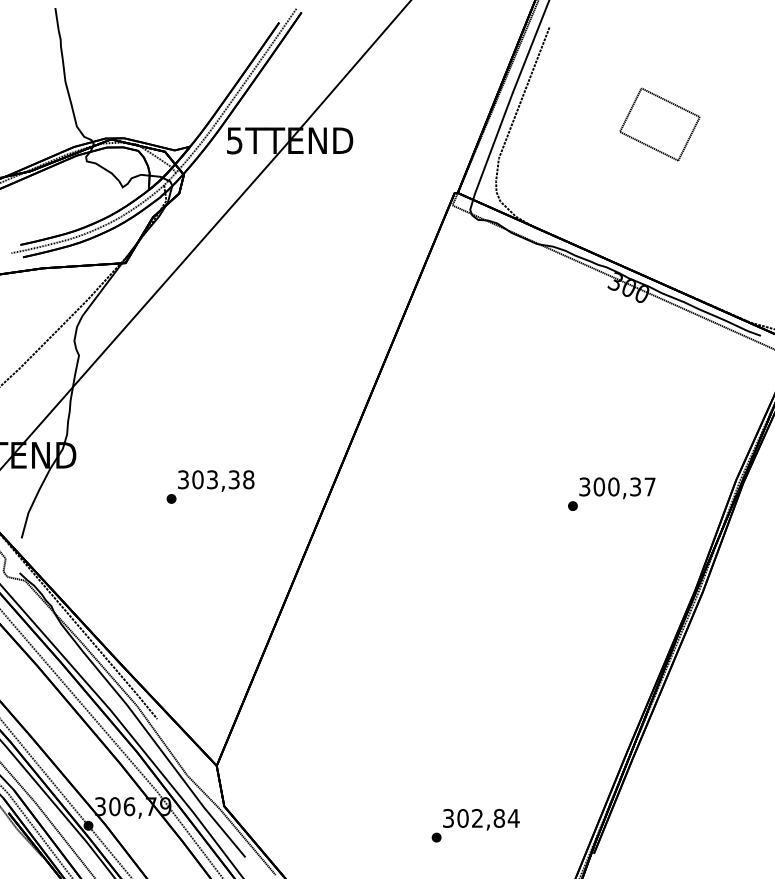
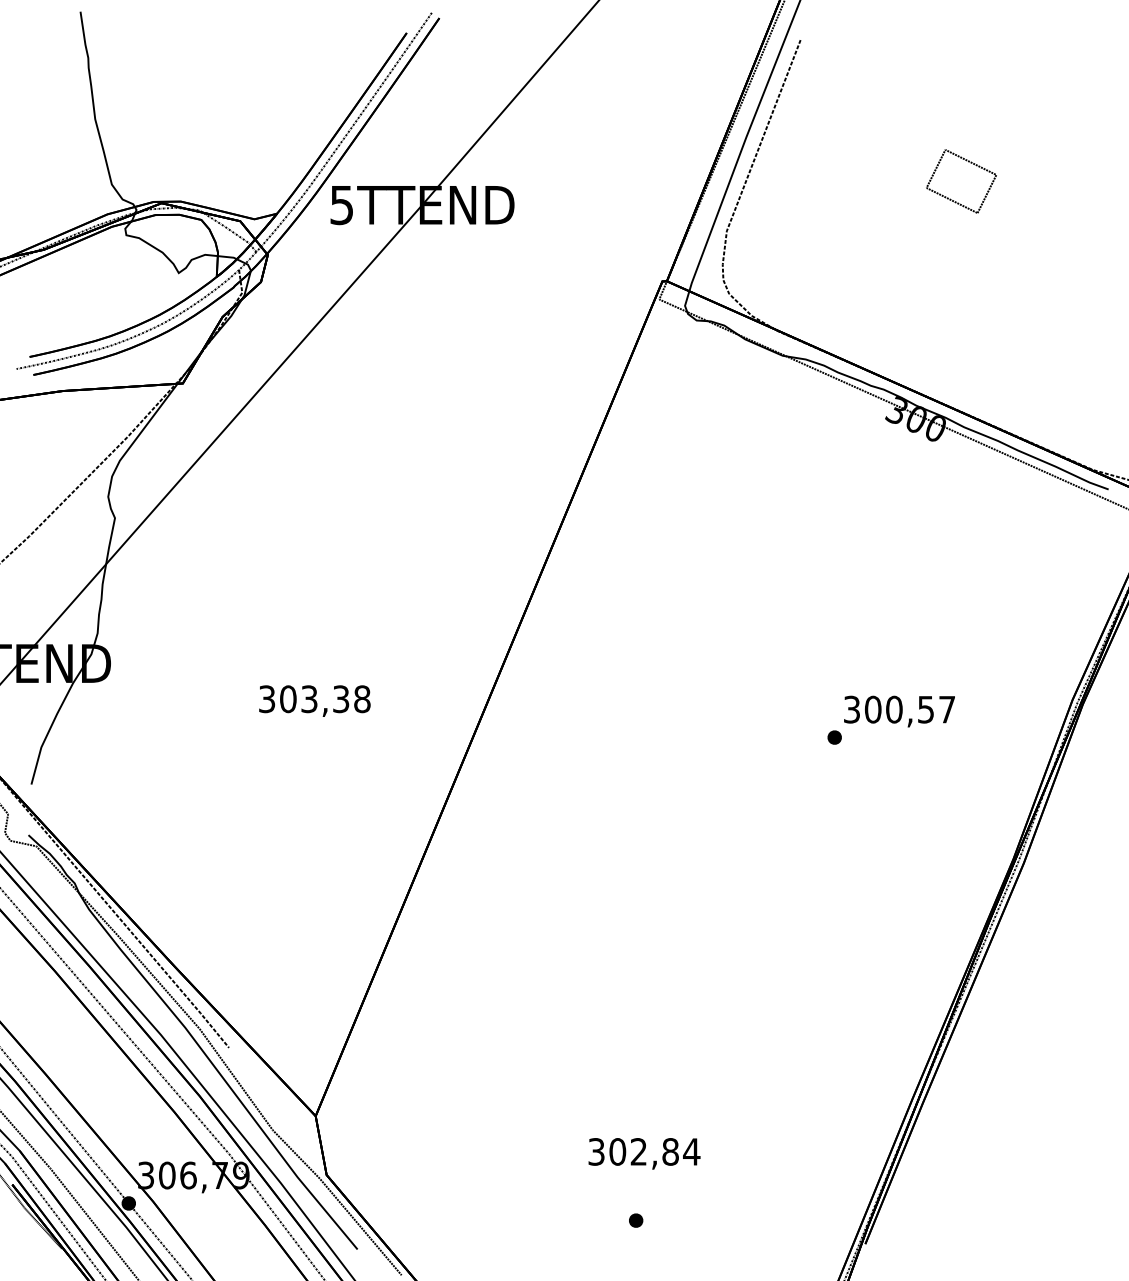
part: (659, 124) -> (960, 181), size x0.6
text: (635, 486) -> (925, 708), 300,37 -> 300,57
part: (171, 498) -> (249, 726), removed
text: (481, 819) -> (644, 1153), moved

